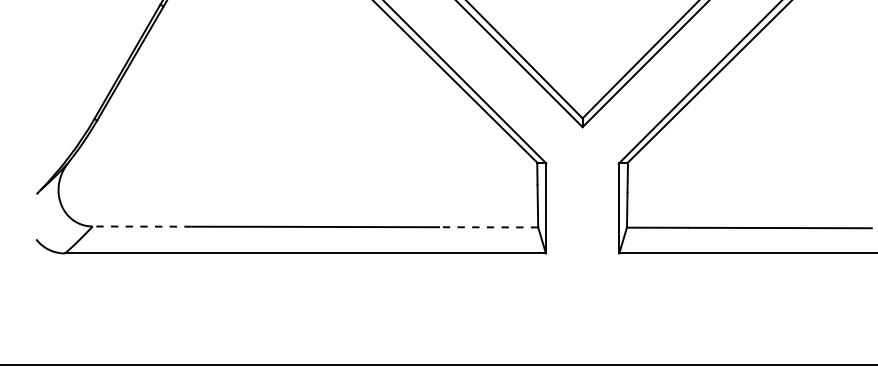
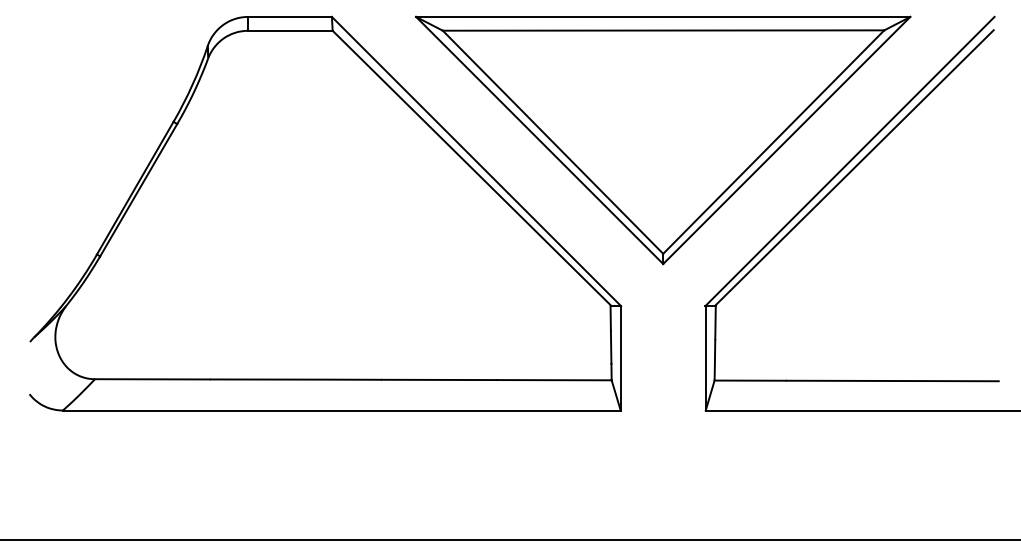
line: (141, 226) -> (151, 379), dashed -> solid
line: (488, 227) -> (553, 380), dashed -> solid

